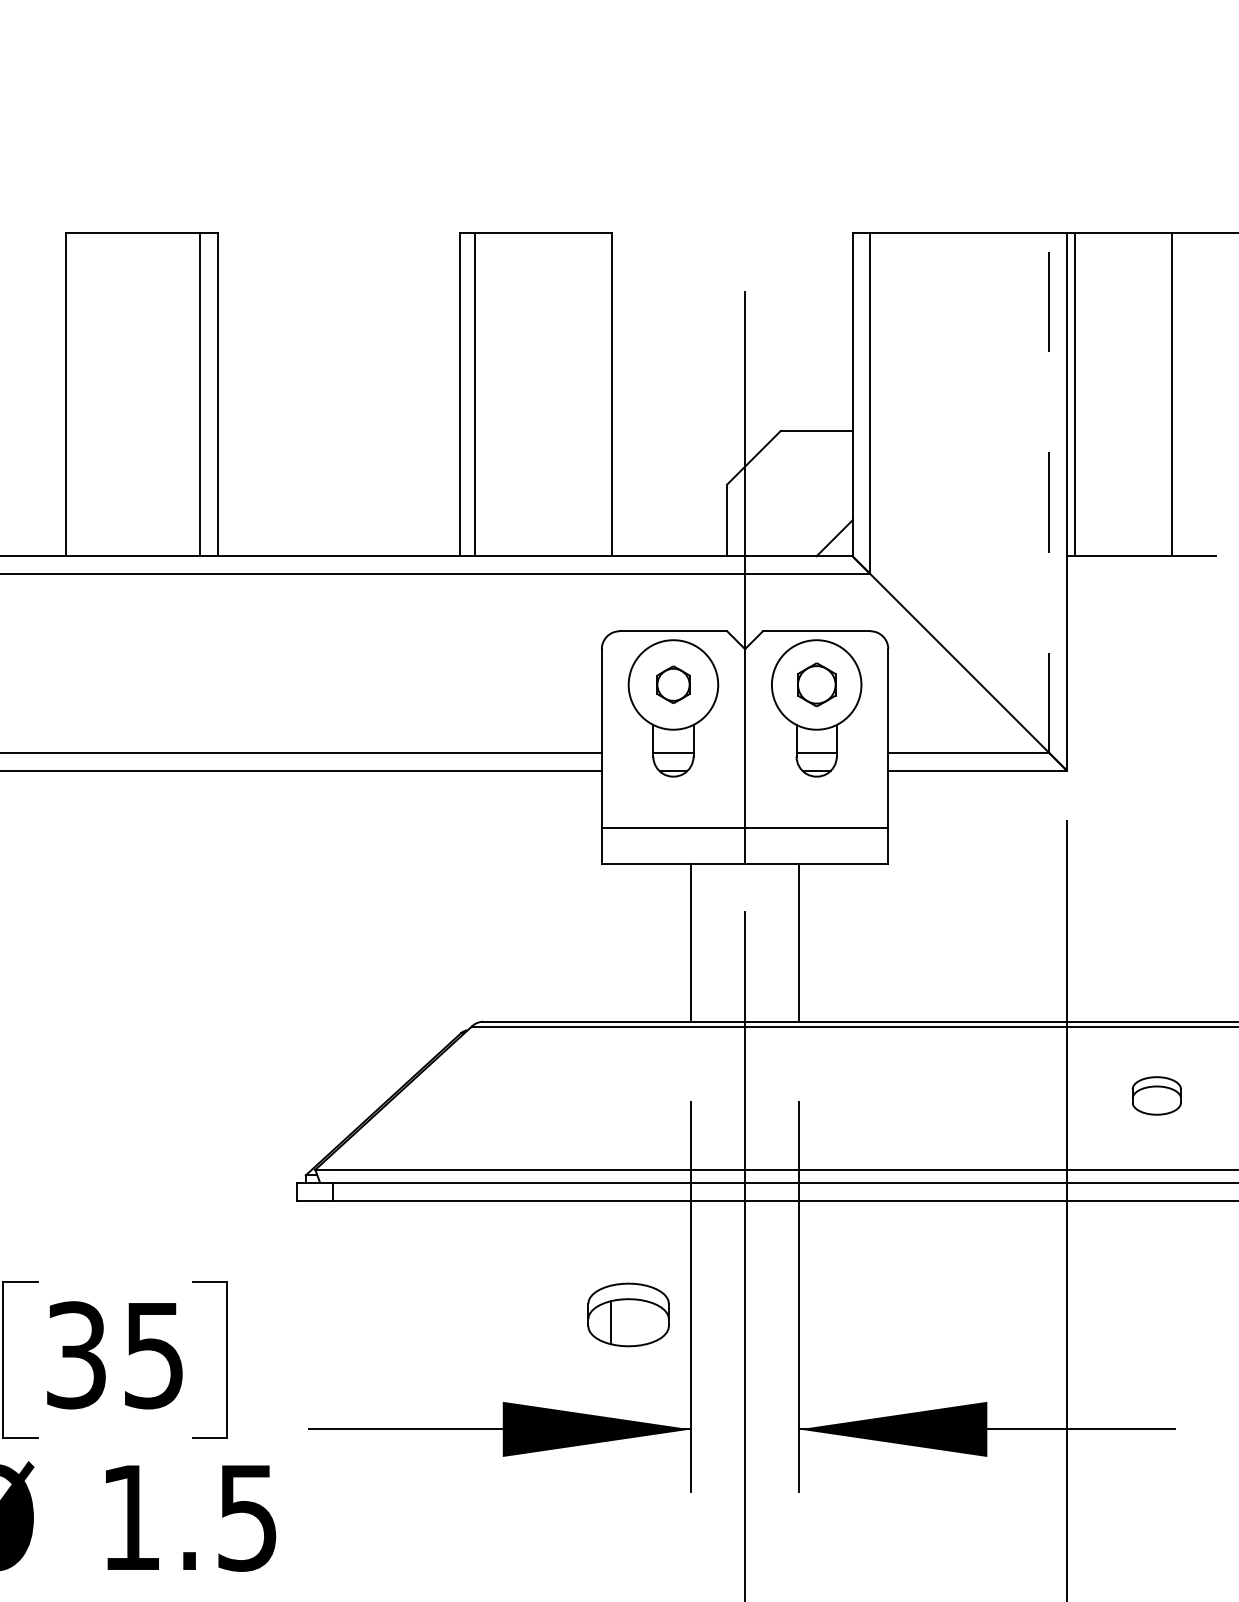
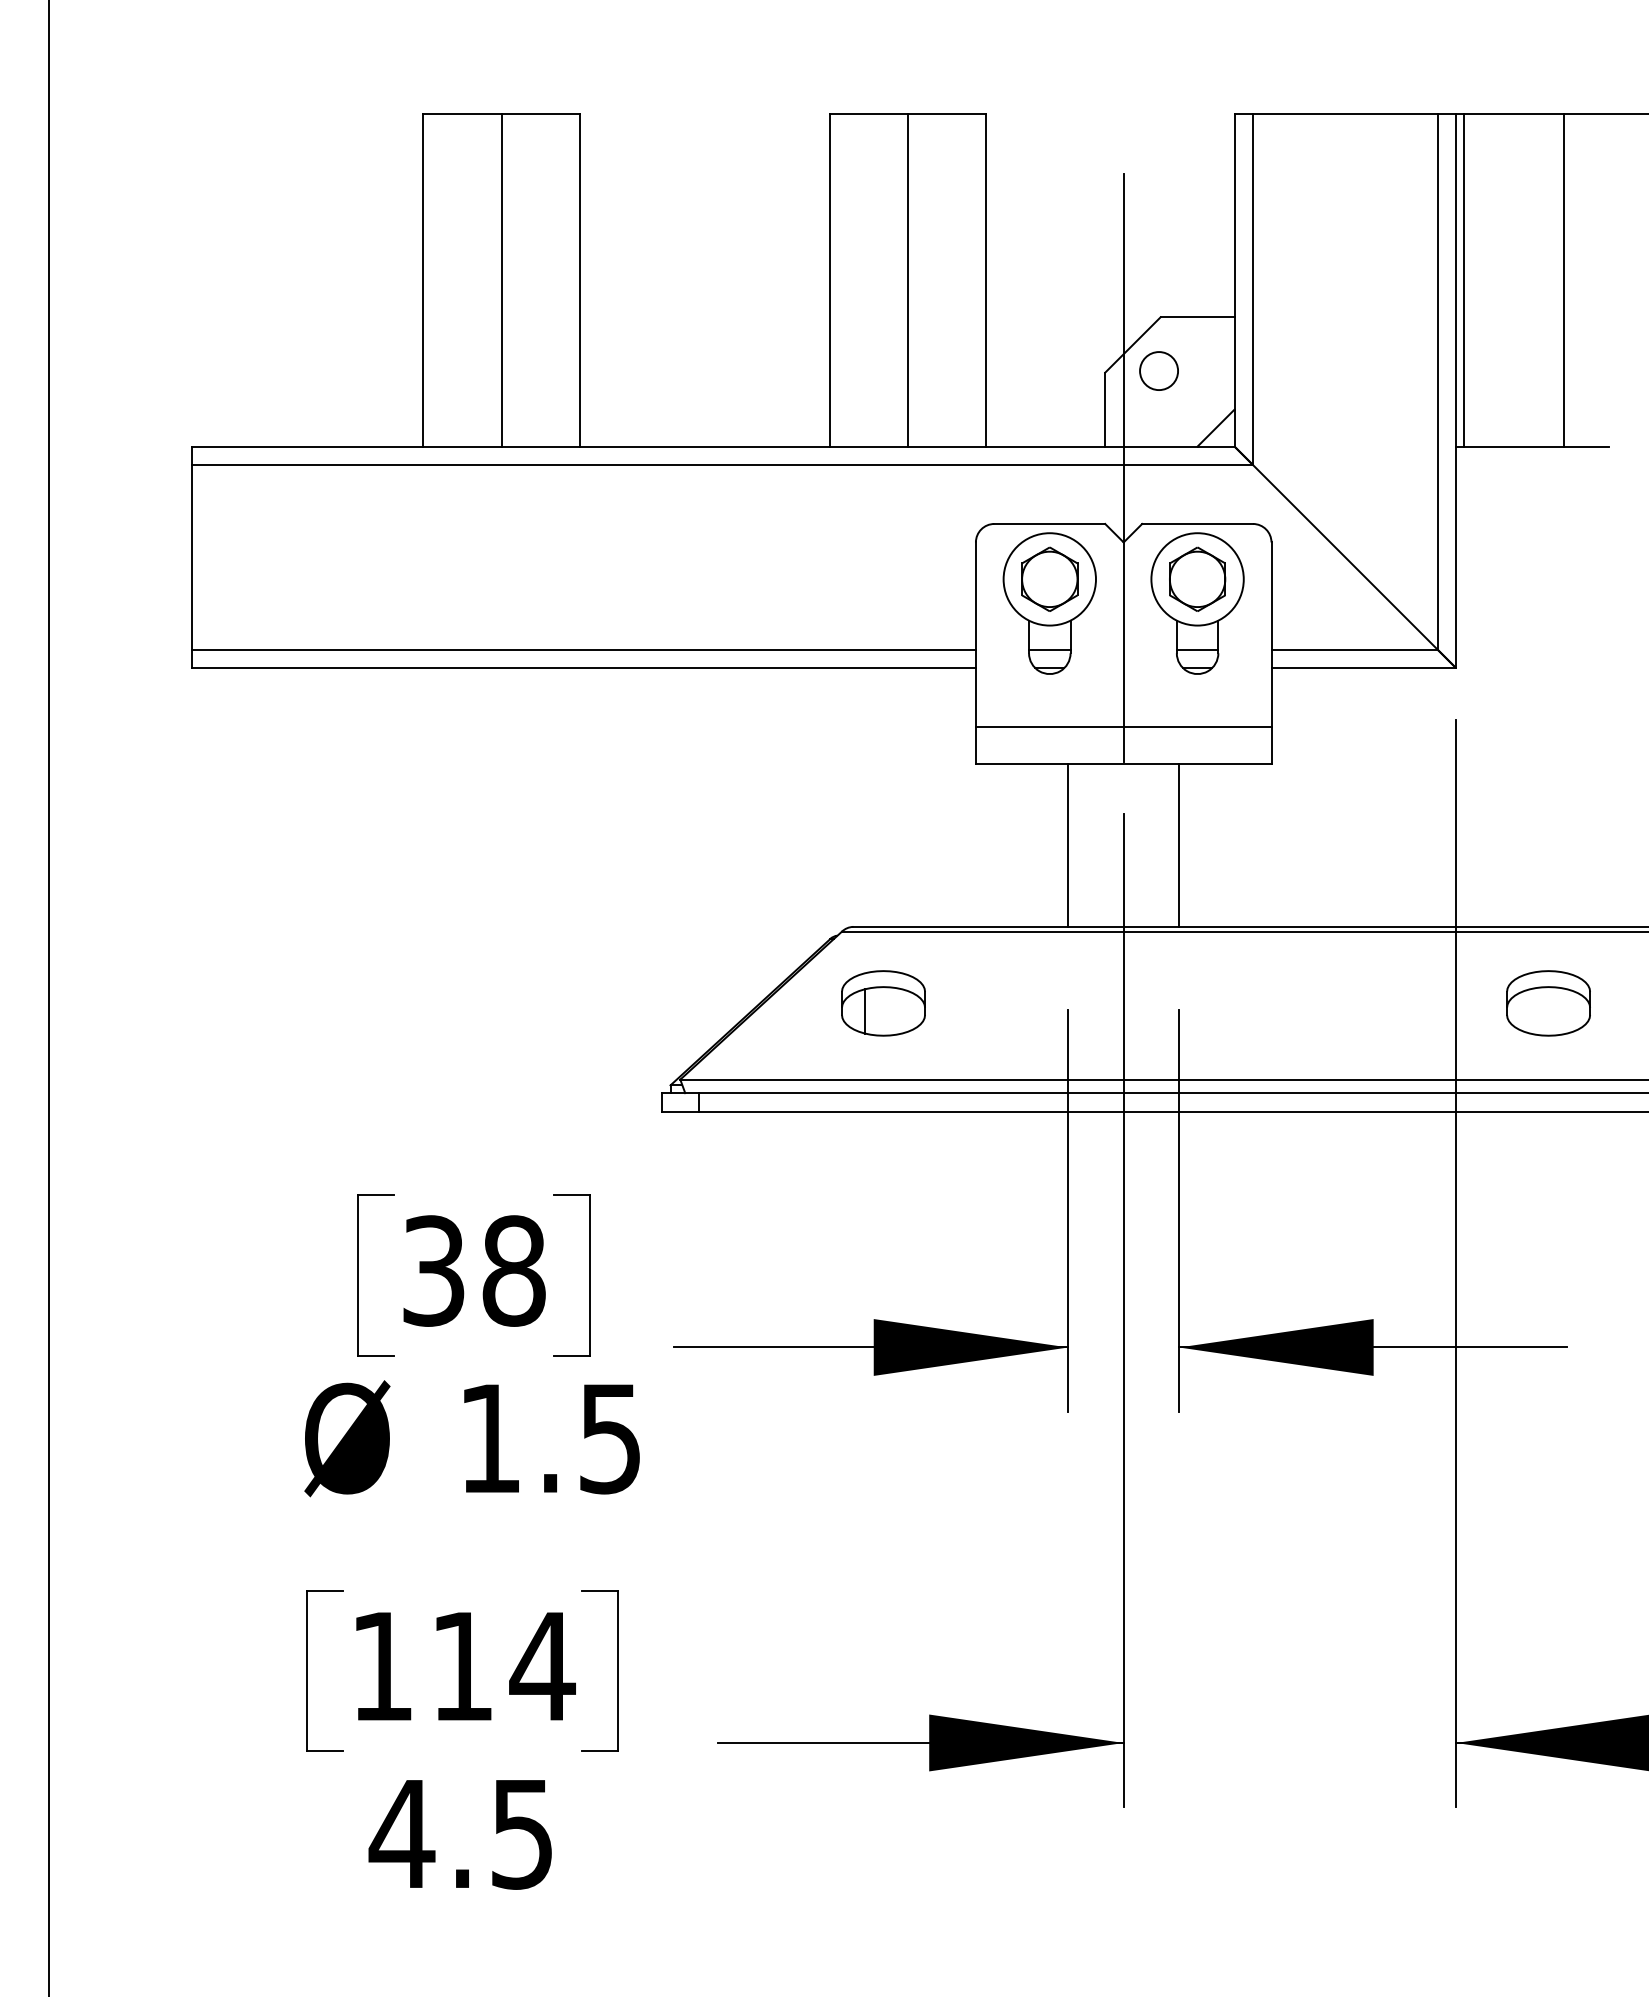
line: (200, 394) -> (501, 279), moved
line: (475, 394) -> (908, 279), moved
circle: (778, 482) -> (1158, 370), added
line: (1049, 493) -> (1437, 381), dashed -> solid
part: (673, 684) -> (1049, 578), size x1.67
part: (816, 684) -> (1197, 578), size x1.43
part: (1156, 1096) -> (1548, 1003), size x1.67
part: (628, 1315) -> (883, 1003), moved
text: (153, 1354) -> (513, 1270), 35 -> 38

